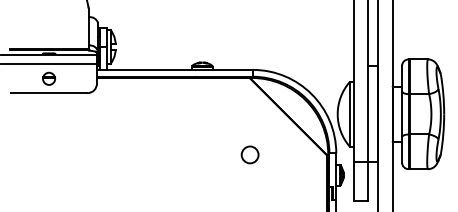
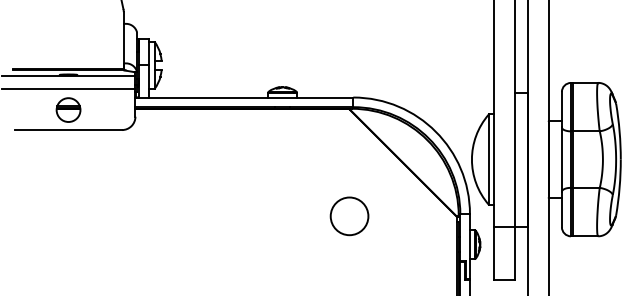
part: (49, 78) -> (68, 109), size x1.4
circle: (250, 155) -> (349, 216), size x1.6

